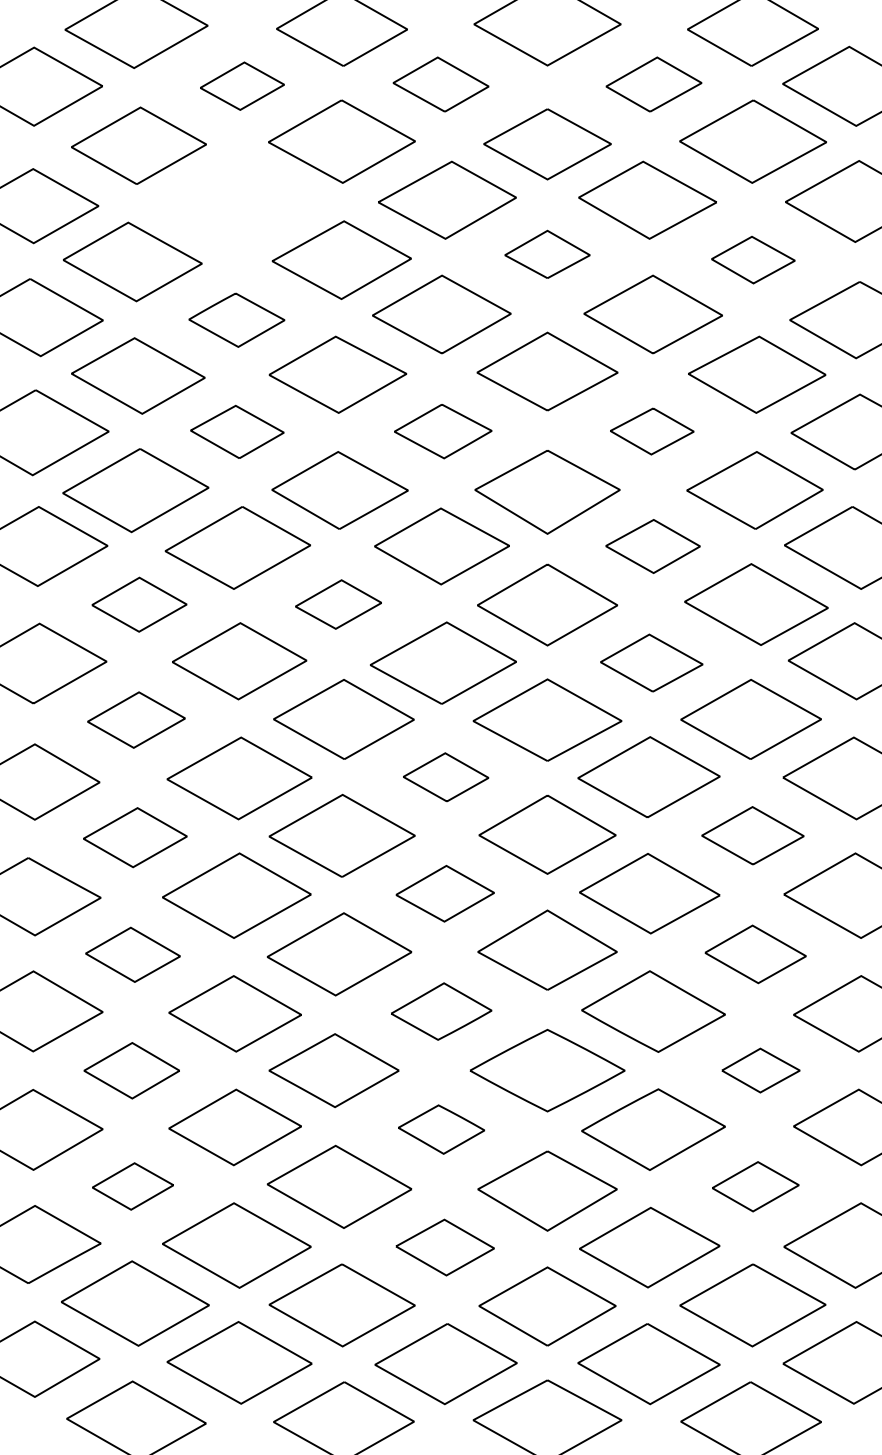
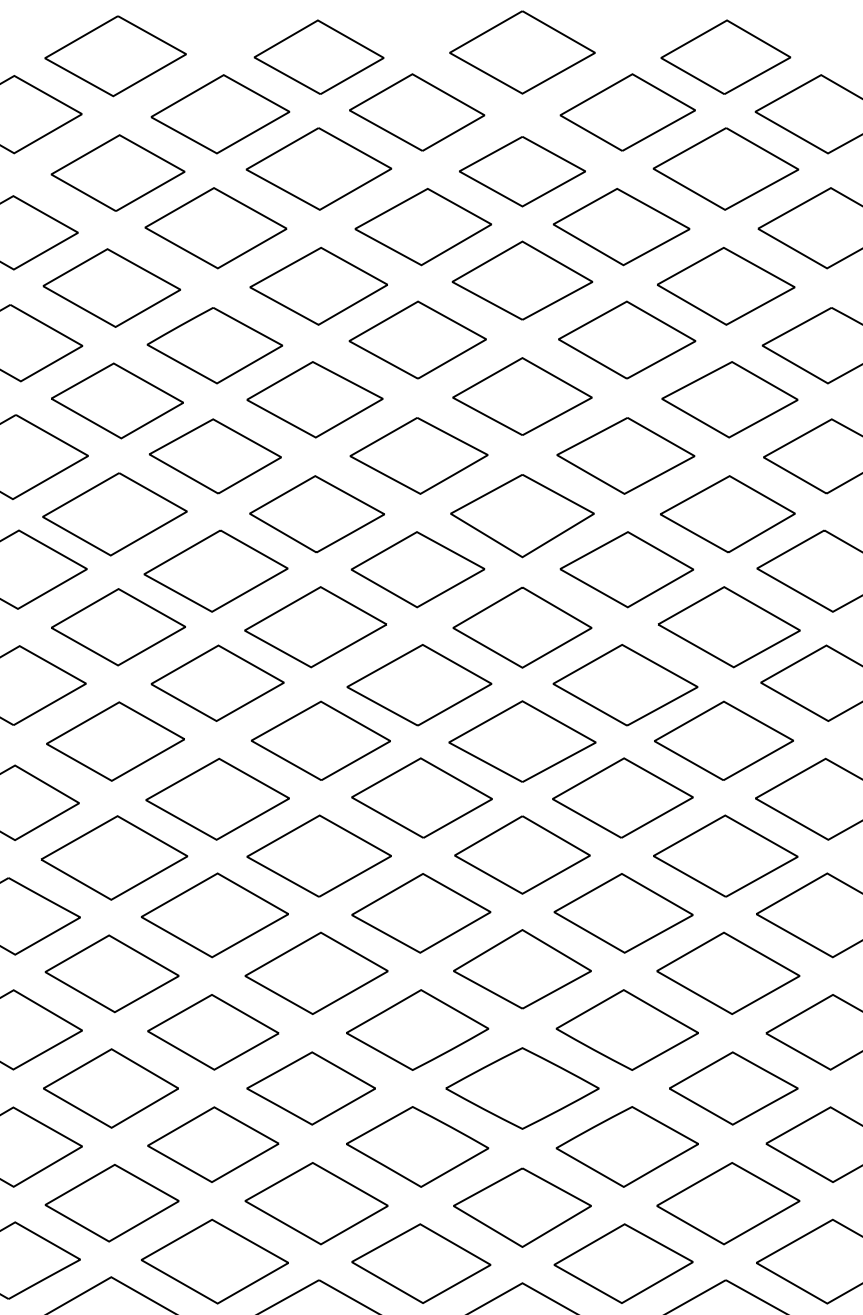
part: (440, 84) -> (416, 112), size x1.43
part: (653, 84) -> (627, 112), size x1.43
part: (242, 85) -> (220, 113), size x1.67
part: (237, 201) -> (215, 228), added
part: (547, 254) -> (522, 280), size x1.67
part: (753, 259) -> (726, 285), size x1.67
part: (236, 320) -> (214, 346), size x1.43
part: (237, 431) -> (215, 455), size x1.43
part: (443, 431) -> (419, 455), size x1.43
part: (652, 431) -> (626, 455), size x1.67
part: (652, 546) -> (626, 569), size x1.43
part: (139, 604) -> (118, 627), size x1.43
part: (338, 604) -> (315, 627), size x1.67
part: (651, 662) -> (625, 684), size x1.43
part: (136, 719) -> (115, 740), size x1.43
part: (445, 777) -> (421, 798), size x1.67
part: (752, 835) -> (725, 855), size x1.43
part: (135, 837) -> (114, 857), size x1.43
part: (444, 893) -> (420, 913), size x1.43
part: (132, 954) -> (111, 973), size x1.43
part: (755, 954) -> (728, 973), size x1.43
part: (441, 1011) -> (417, 1029), size x1.43
part: (131, 1070) -> (110, 1088), size x1.43
part: (760, 1070) -> (733, 1088), size x1.67
part: (441, 1129) -> (417, 1146), size x1.67
part: (132, 1186) -> (111, 1203), size x1.67
part: (755, 1186) -> (728, 1203), size x1.67
part: (444, 1247) -> (420, 1263), size x1.43

